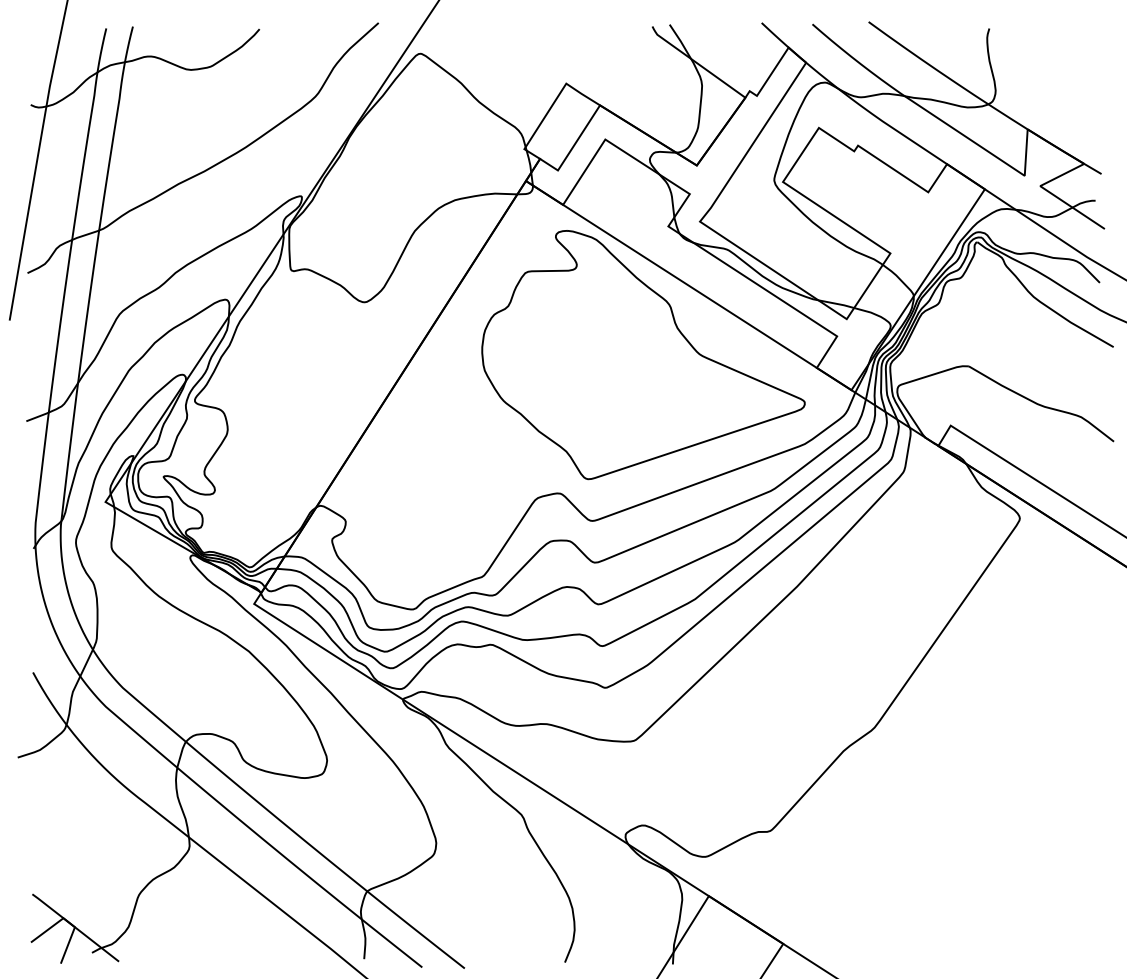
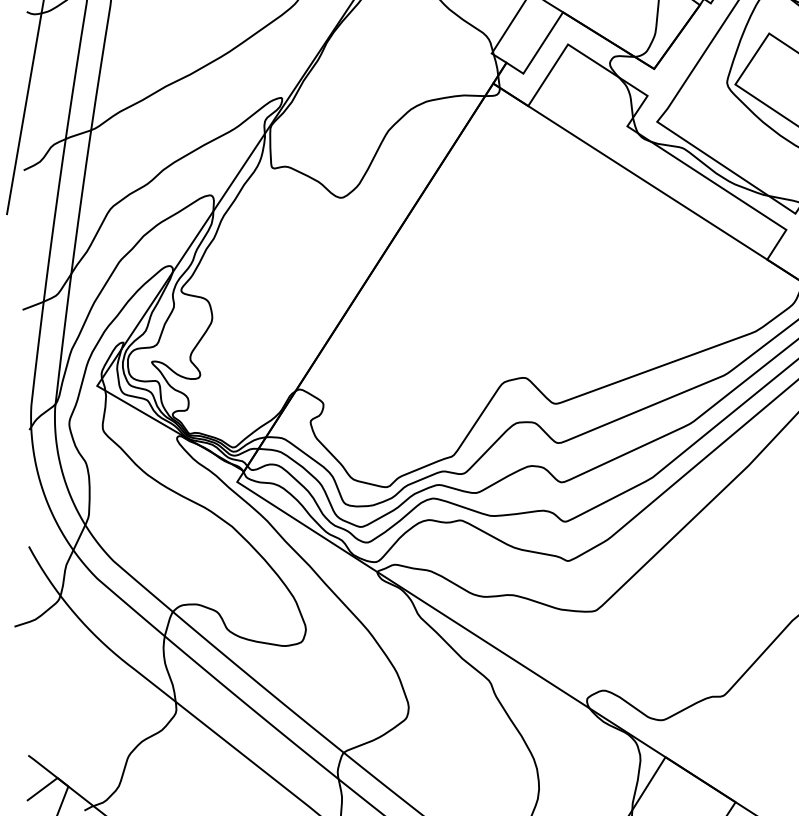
part: (643, 355) -> (603, 247), removed

